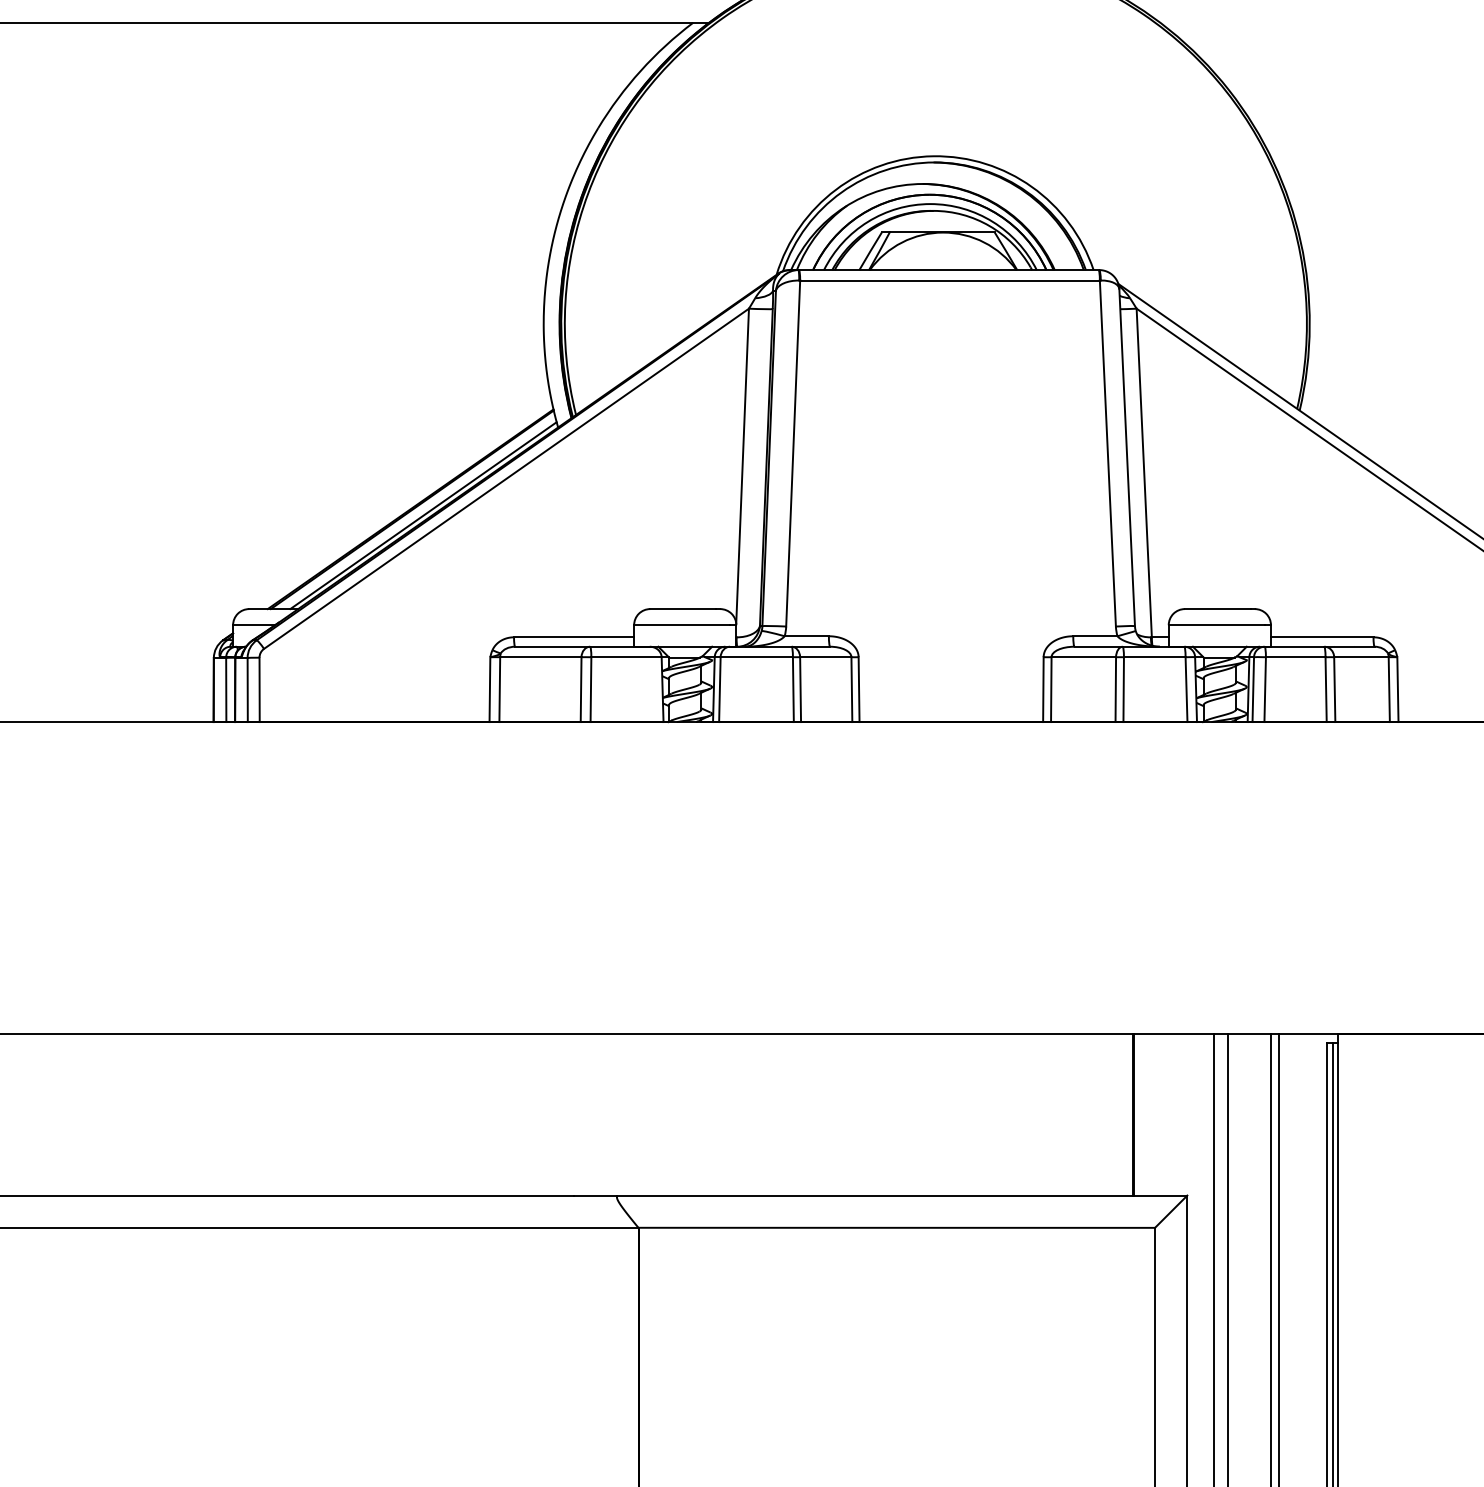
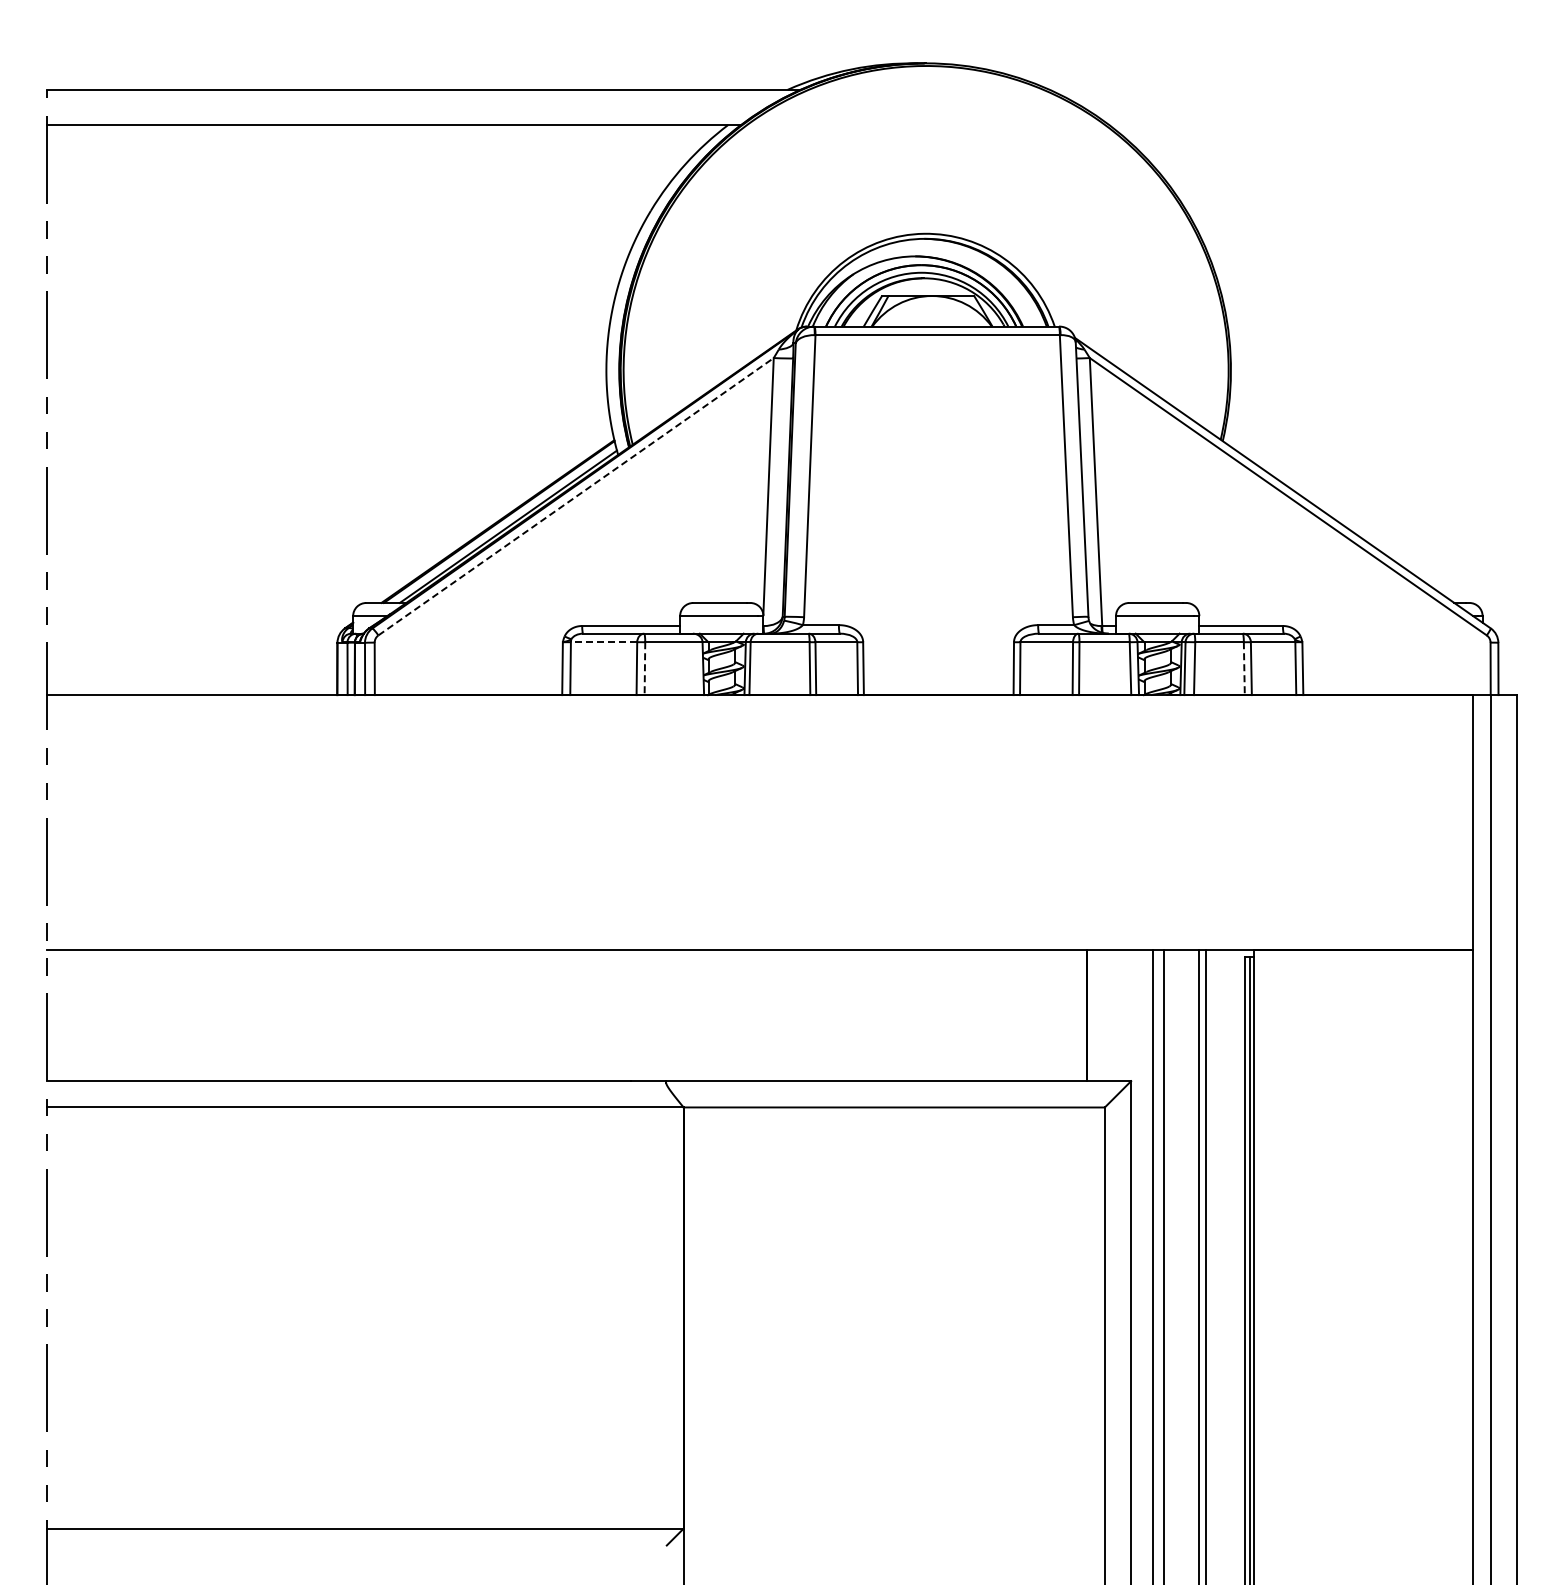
line: (507, 478) -> (576, 496), solid -> dashed
line: (540, 657) -> (603, 642), solid -> dashed
line: (590, 690) -> (644, 669), solid -> dashed
line: (1326, 690) -> (1244, 669), solid -> dashed

